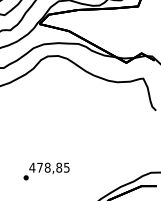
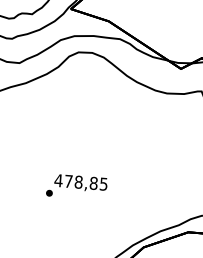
text: (46, 171) -> (76, 187), moved

